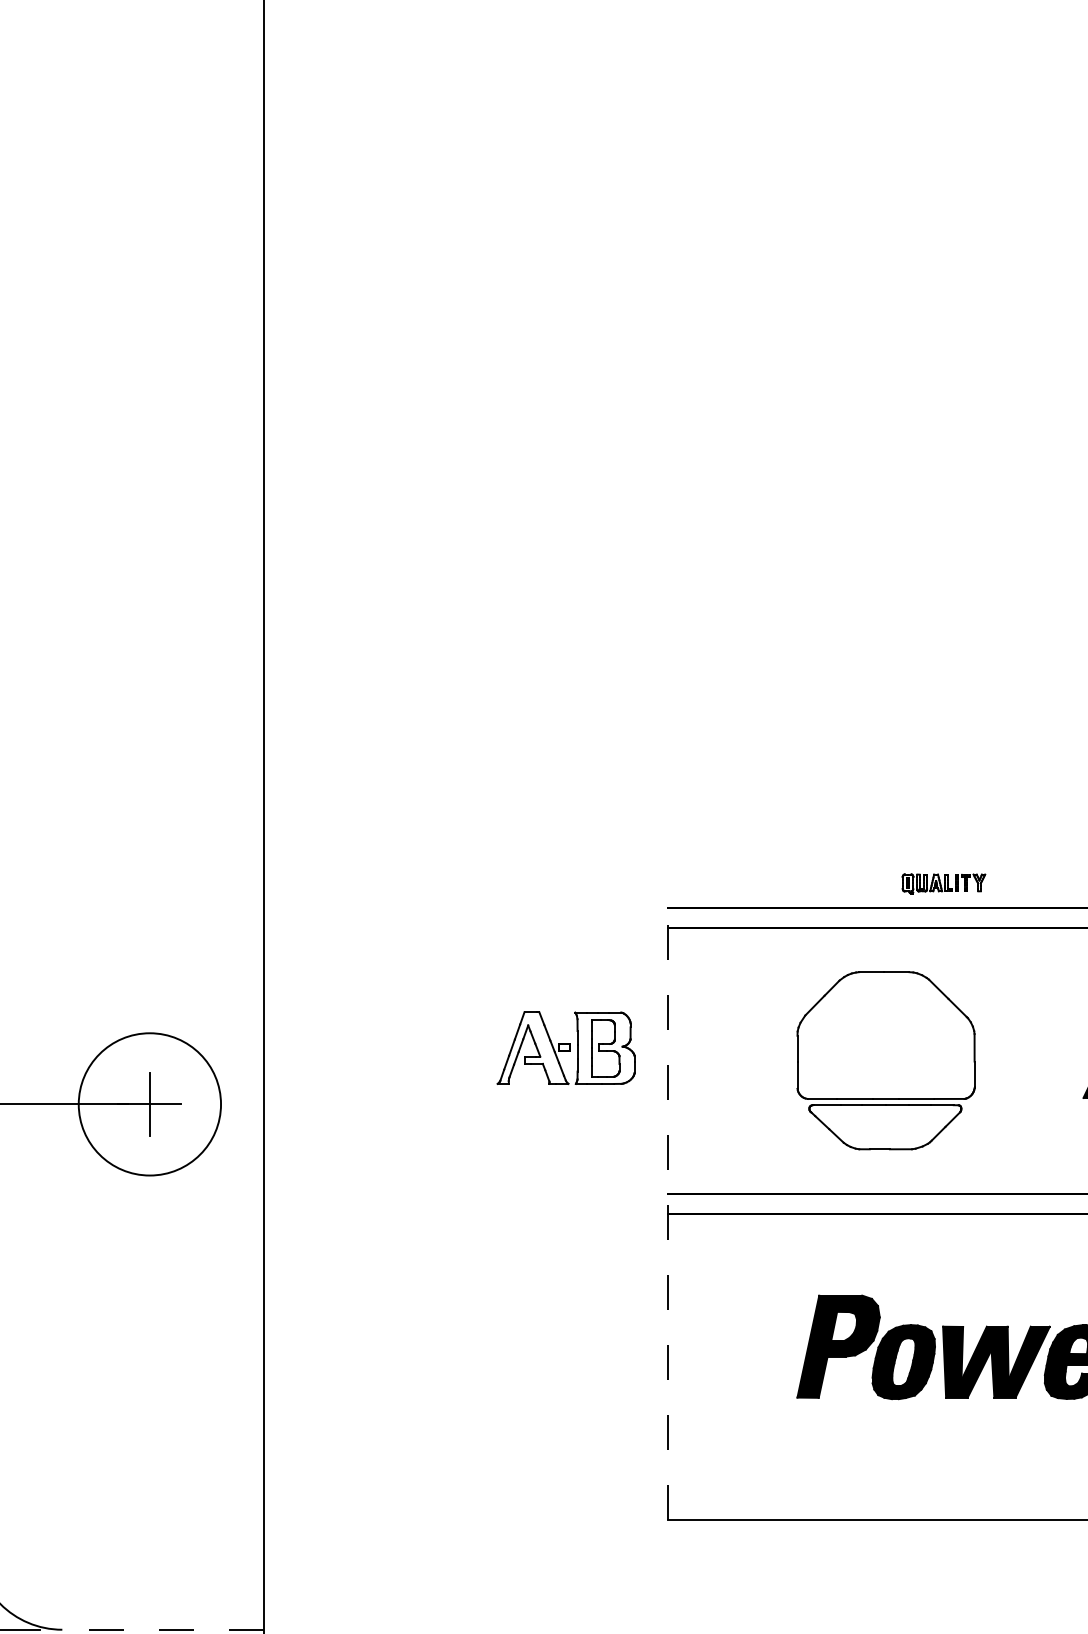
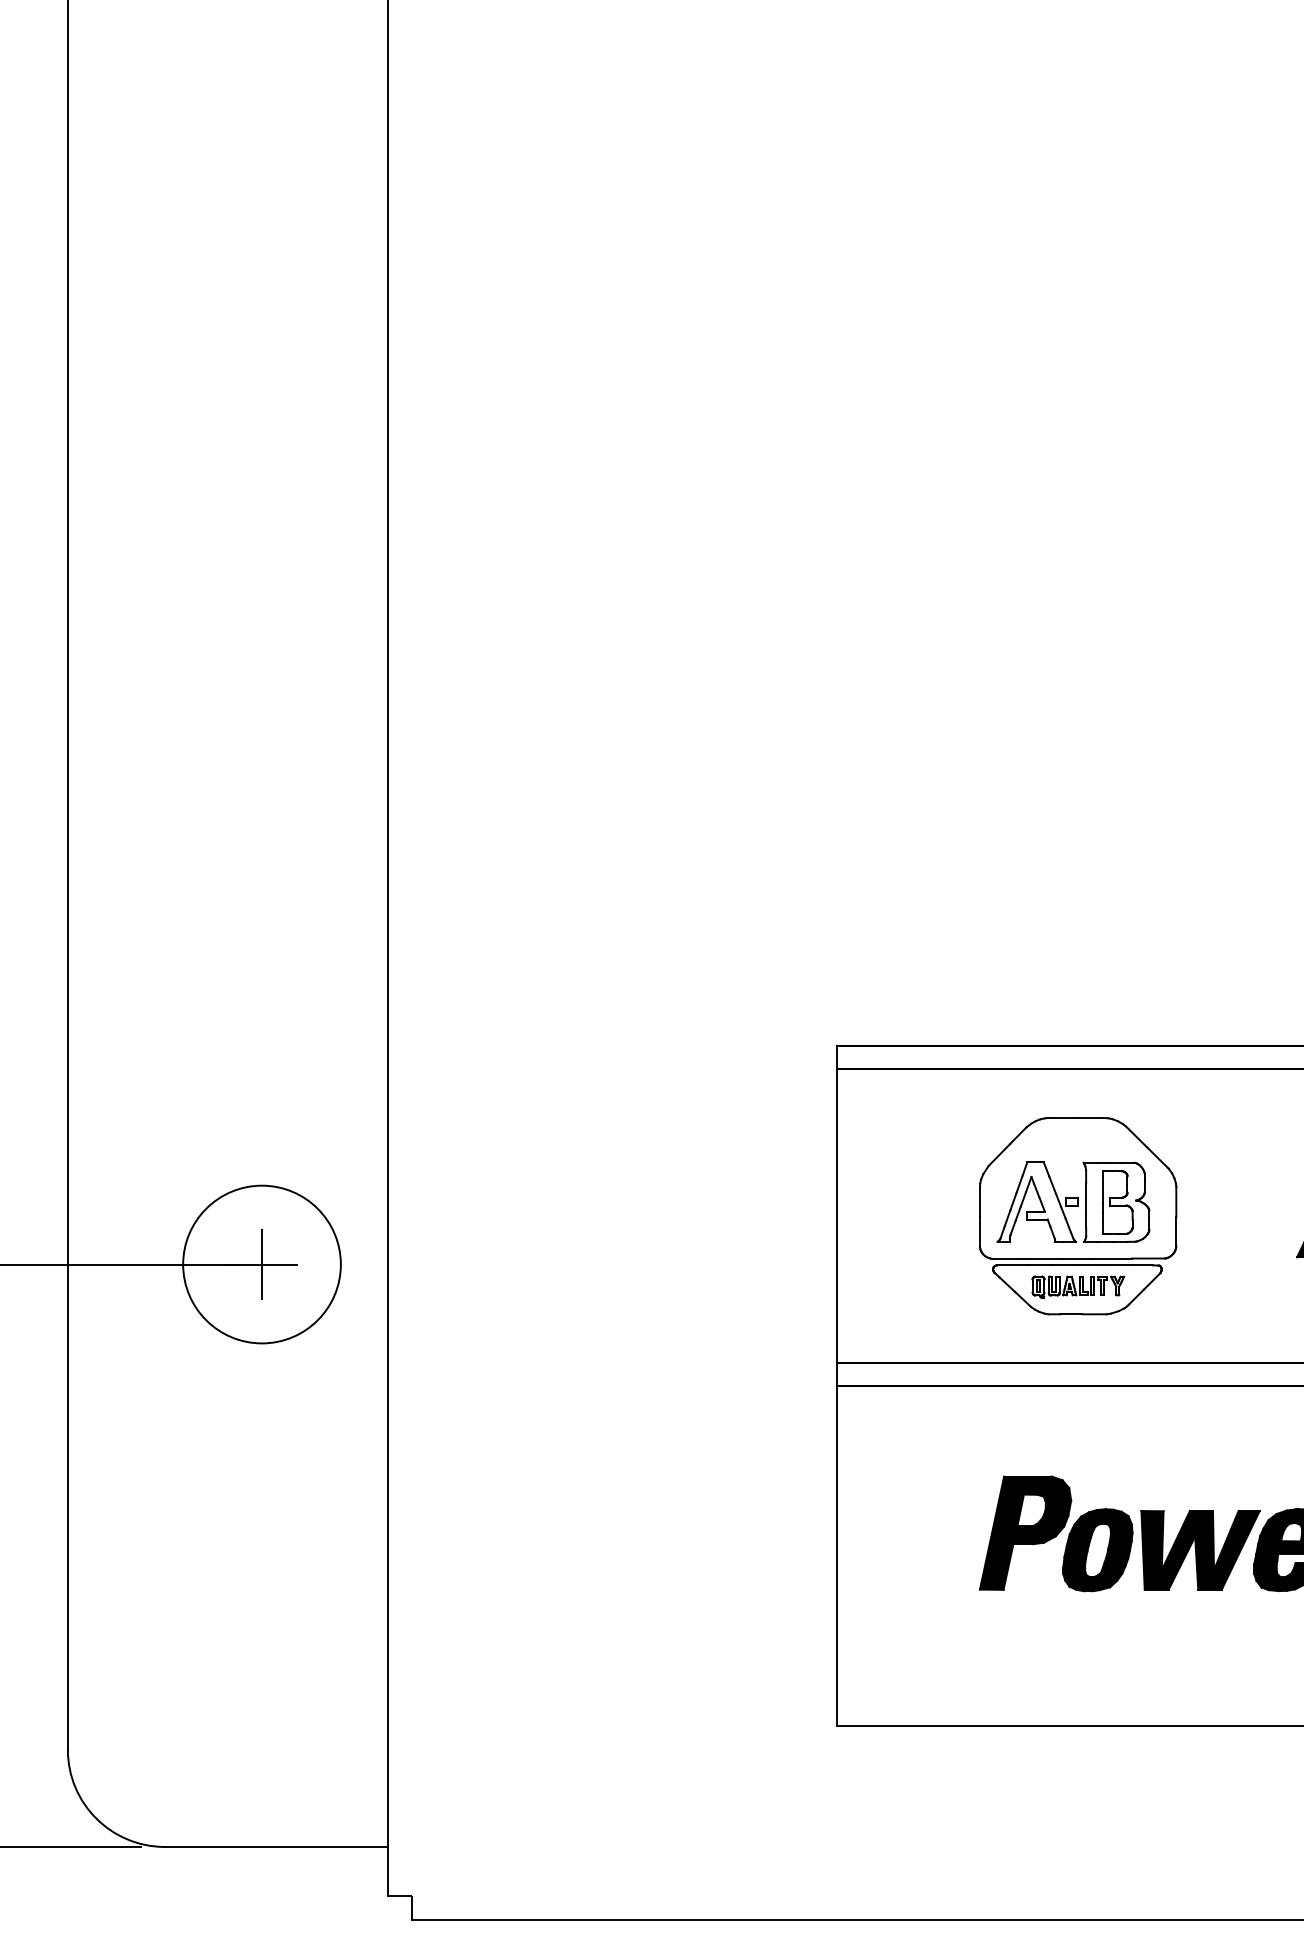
part: (944, 883) -> (1078, 1286), moved
part: (566, 1047) -> (1073, 1201), moved
line: (668, 1214) -> (836, 1386), dashed -> solid
line: (162, 1629) -> (276, 1846), dashed -> solid

